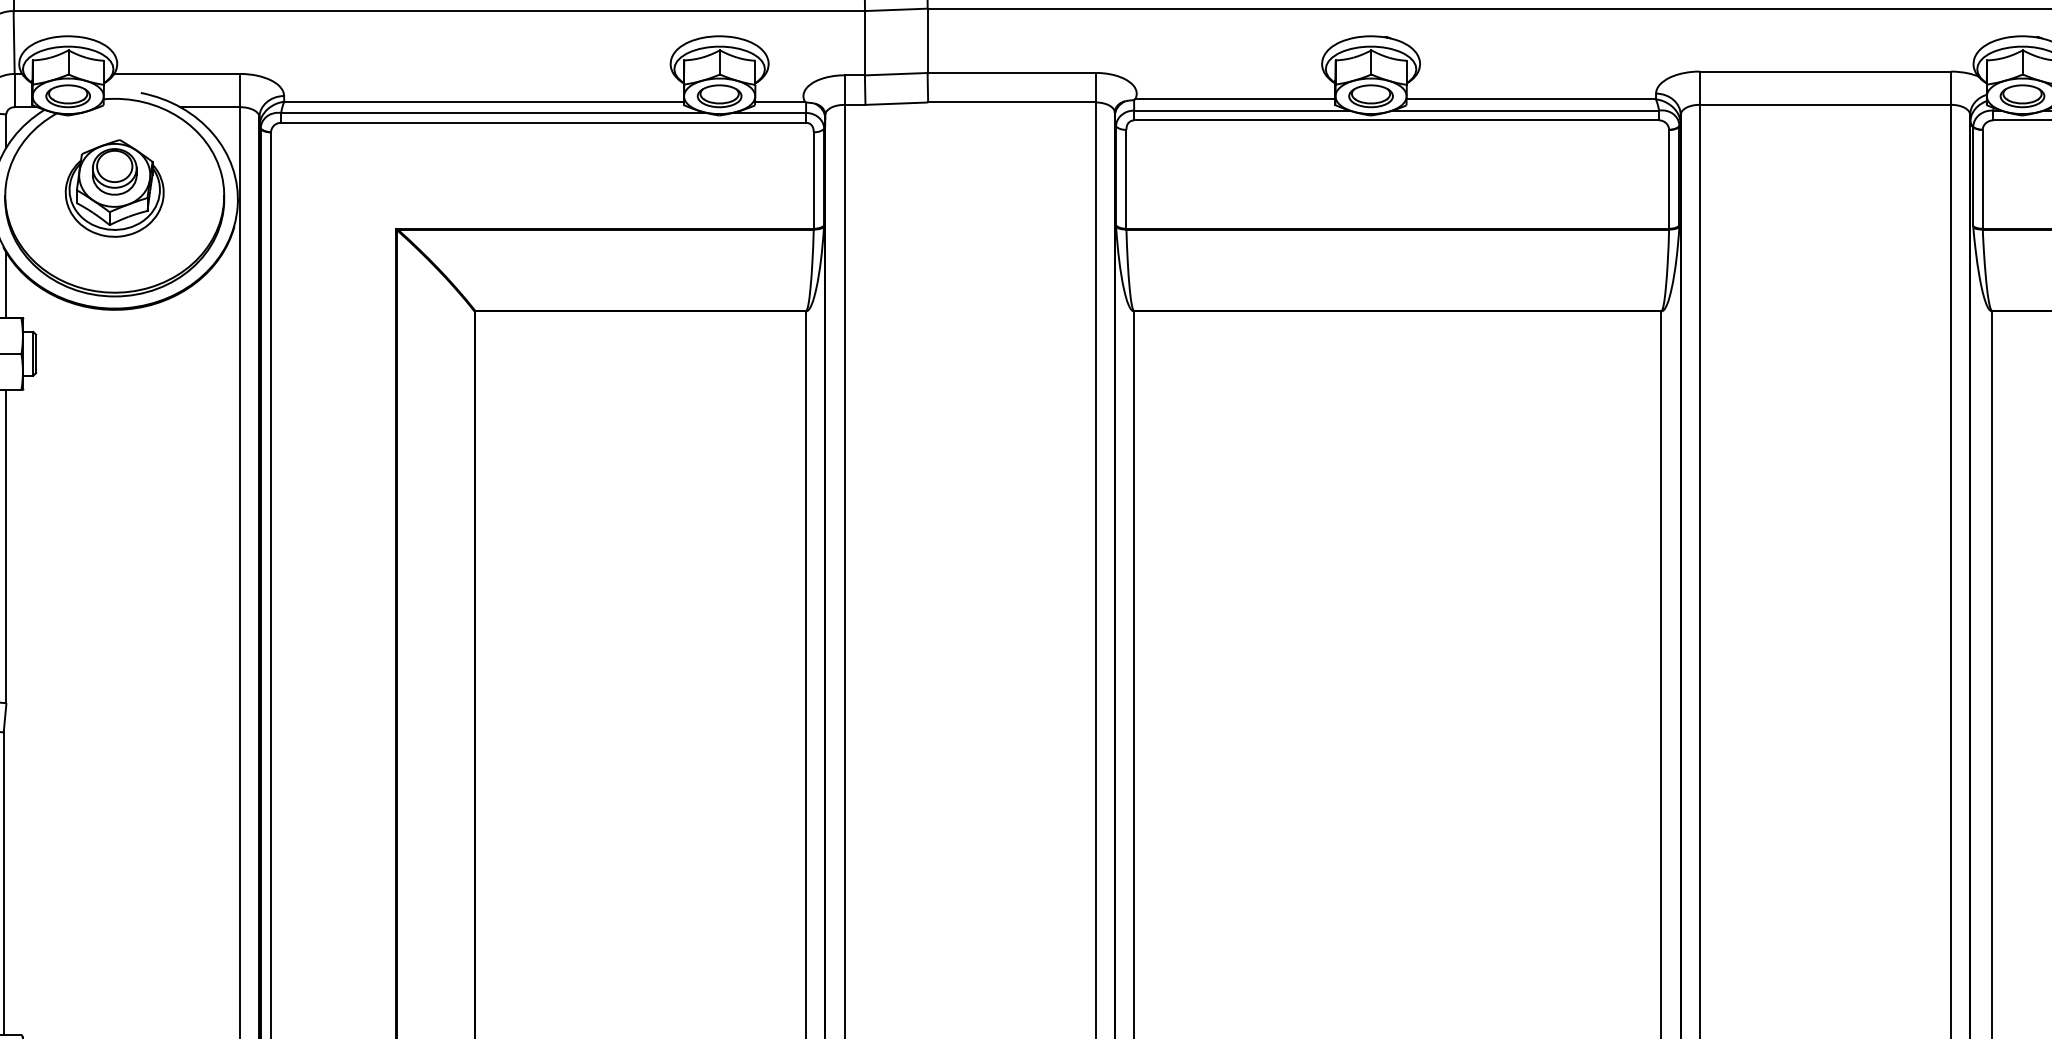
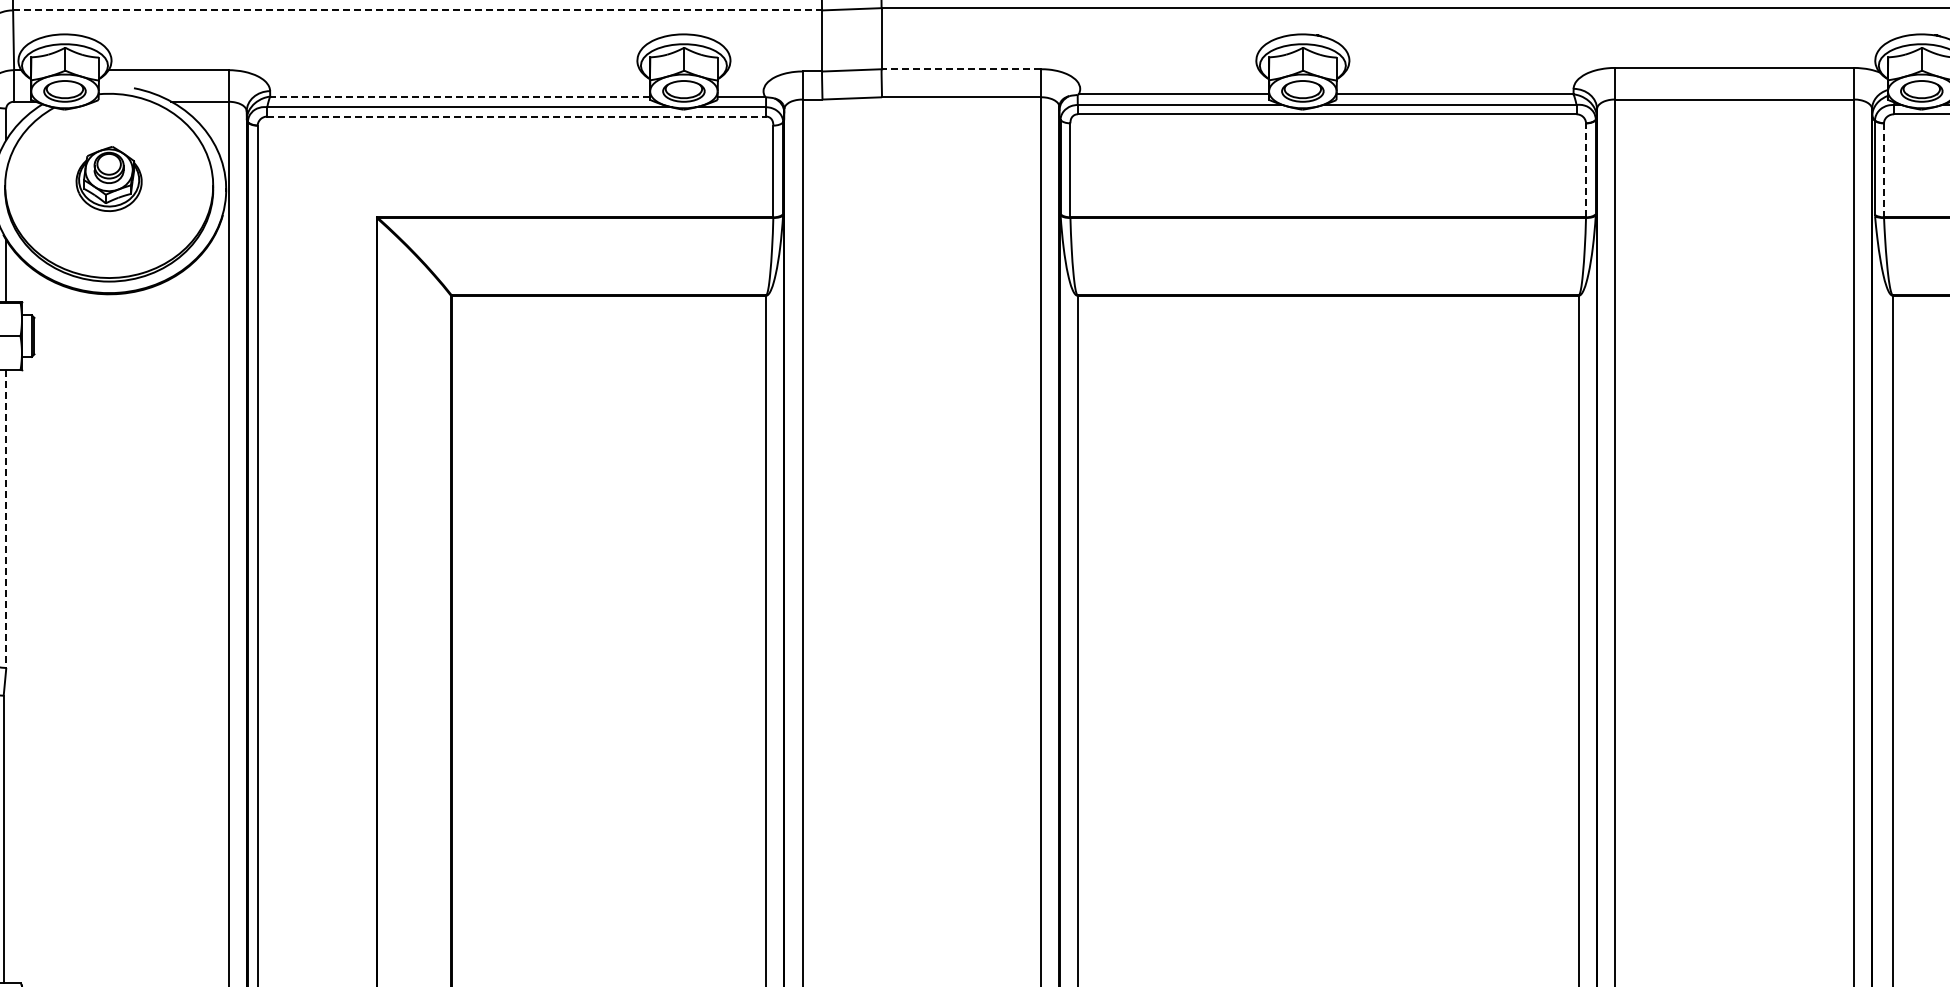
line: (440, 11) -> (418, 10), solid -> dashed
line: (1011, 73) -> (961, 69), solid -> dashed
line: (484, 101) -> (460, 96), solid -> dashed
line: (544, 122) -> (517, 116), solid -> dashed
line: (1669, 179) -> (1586, 170), solid -> dashed
line: (1982, 179) -> (1883, 170), solid -> dashed
part: (114, 187) -> (108, 178), size x0.7
line: (6, 546) -> (6, 519), solid -> dashed

